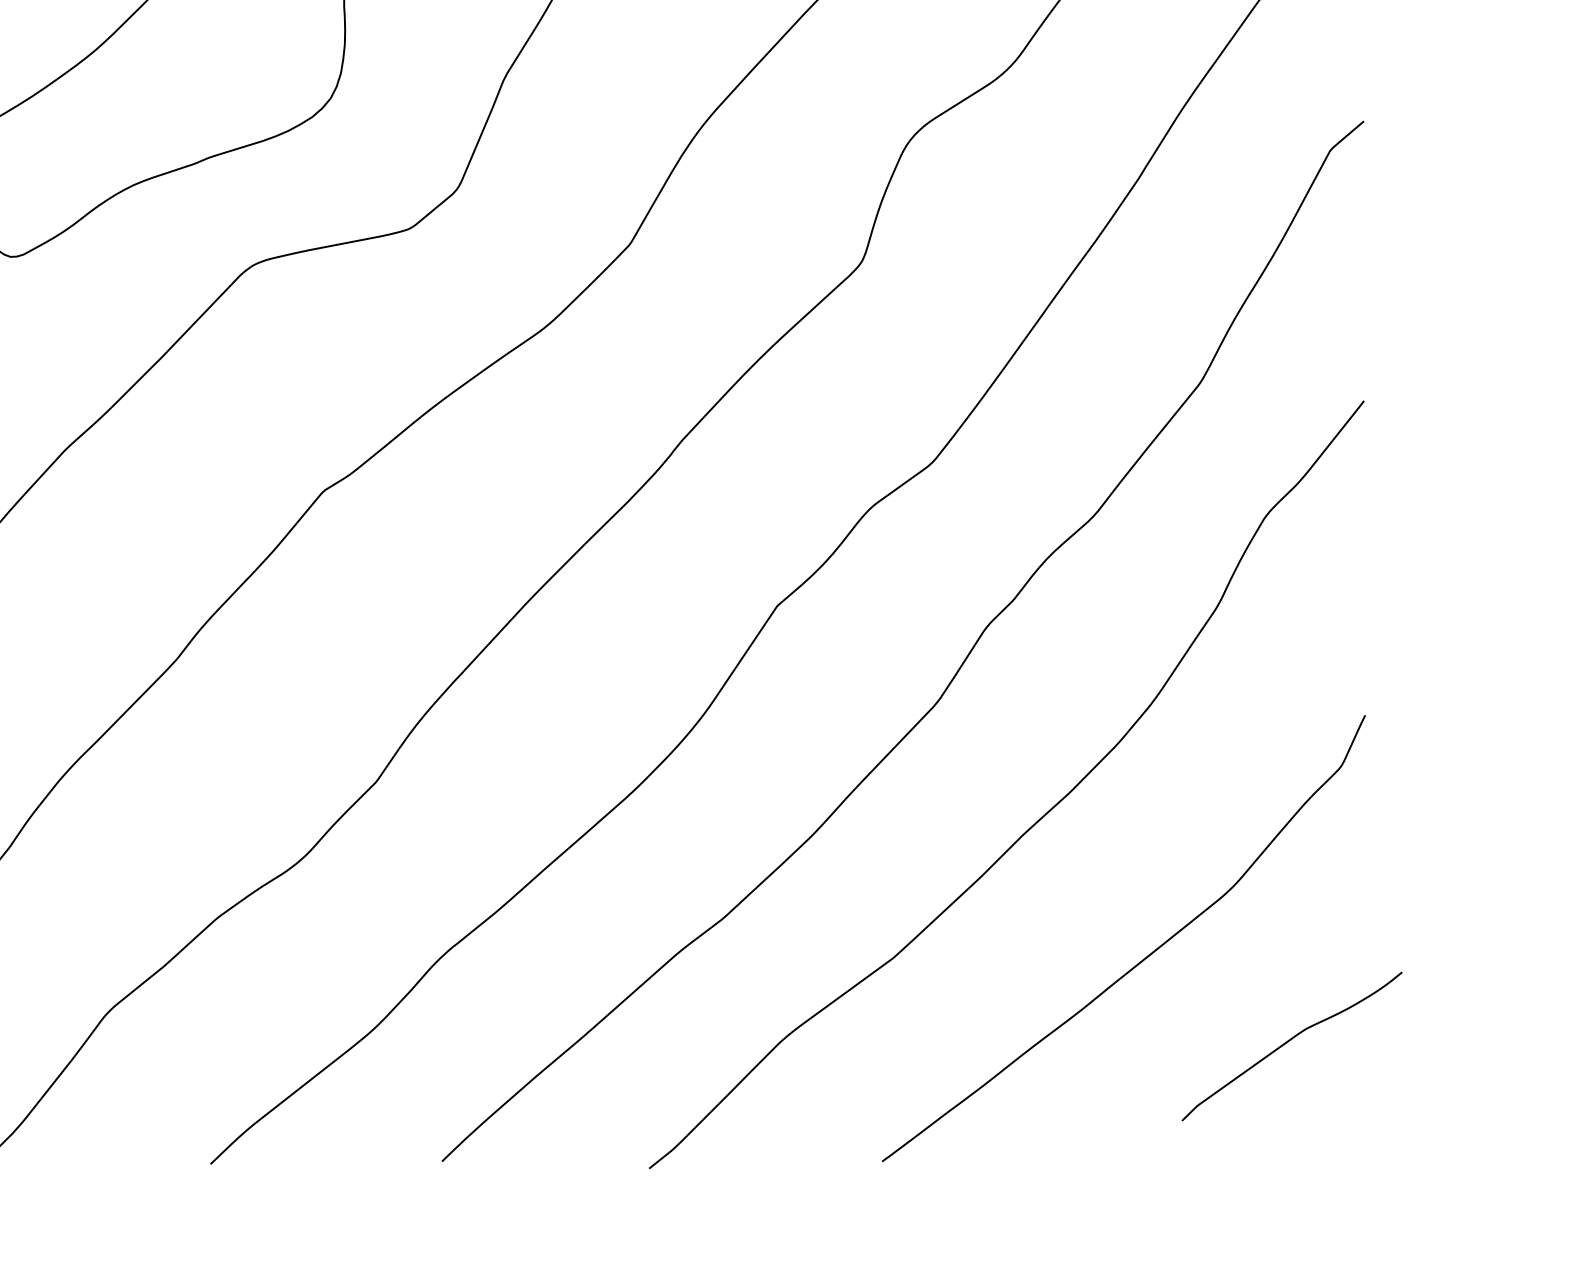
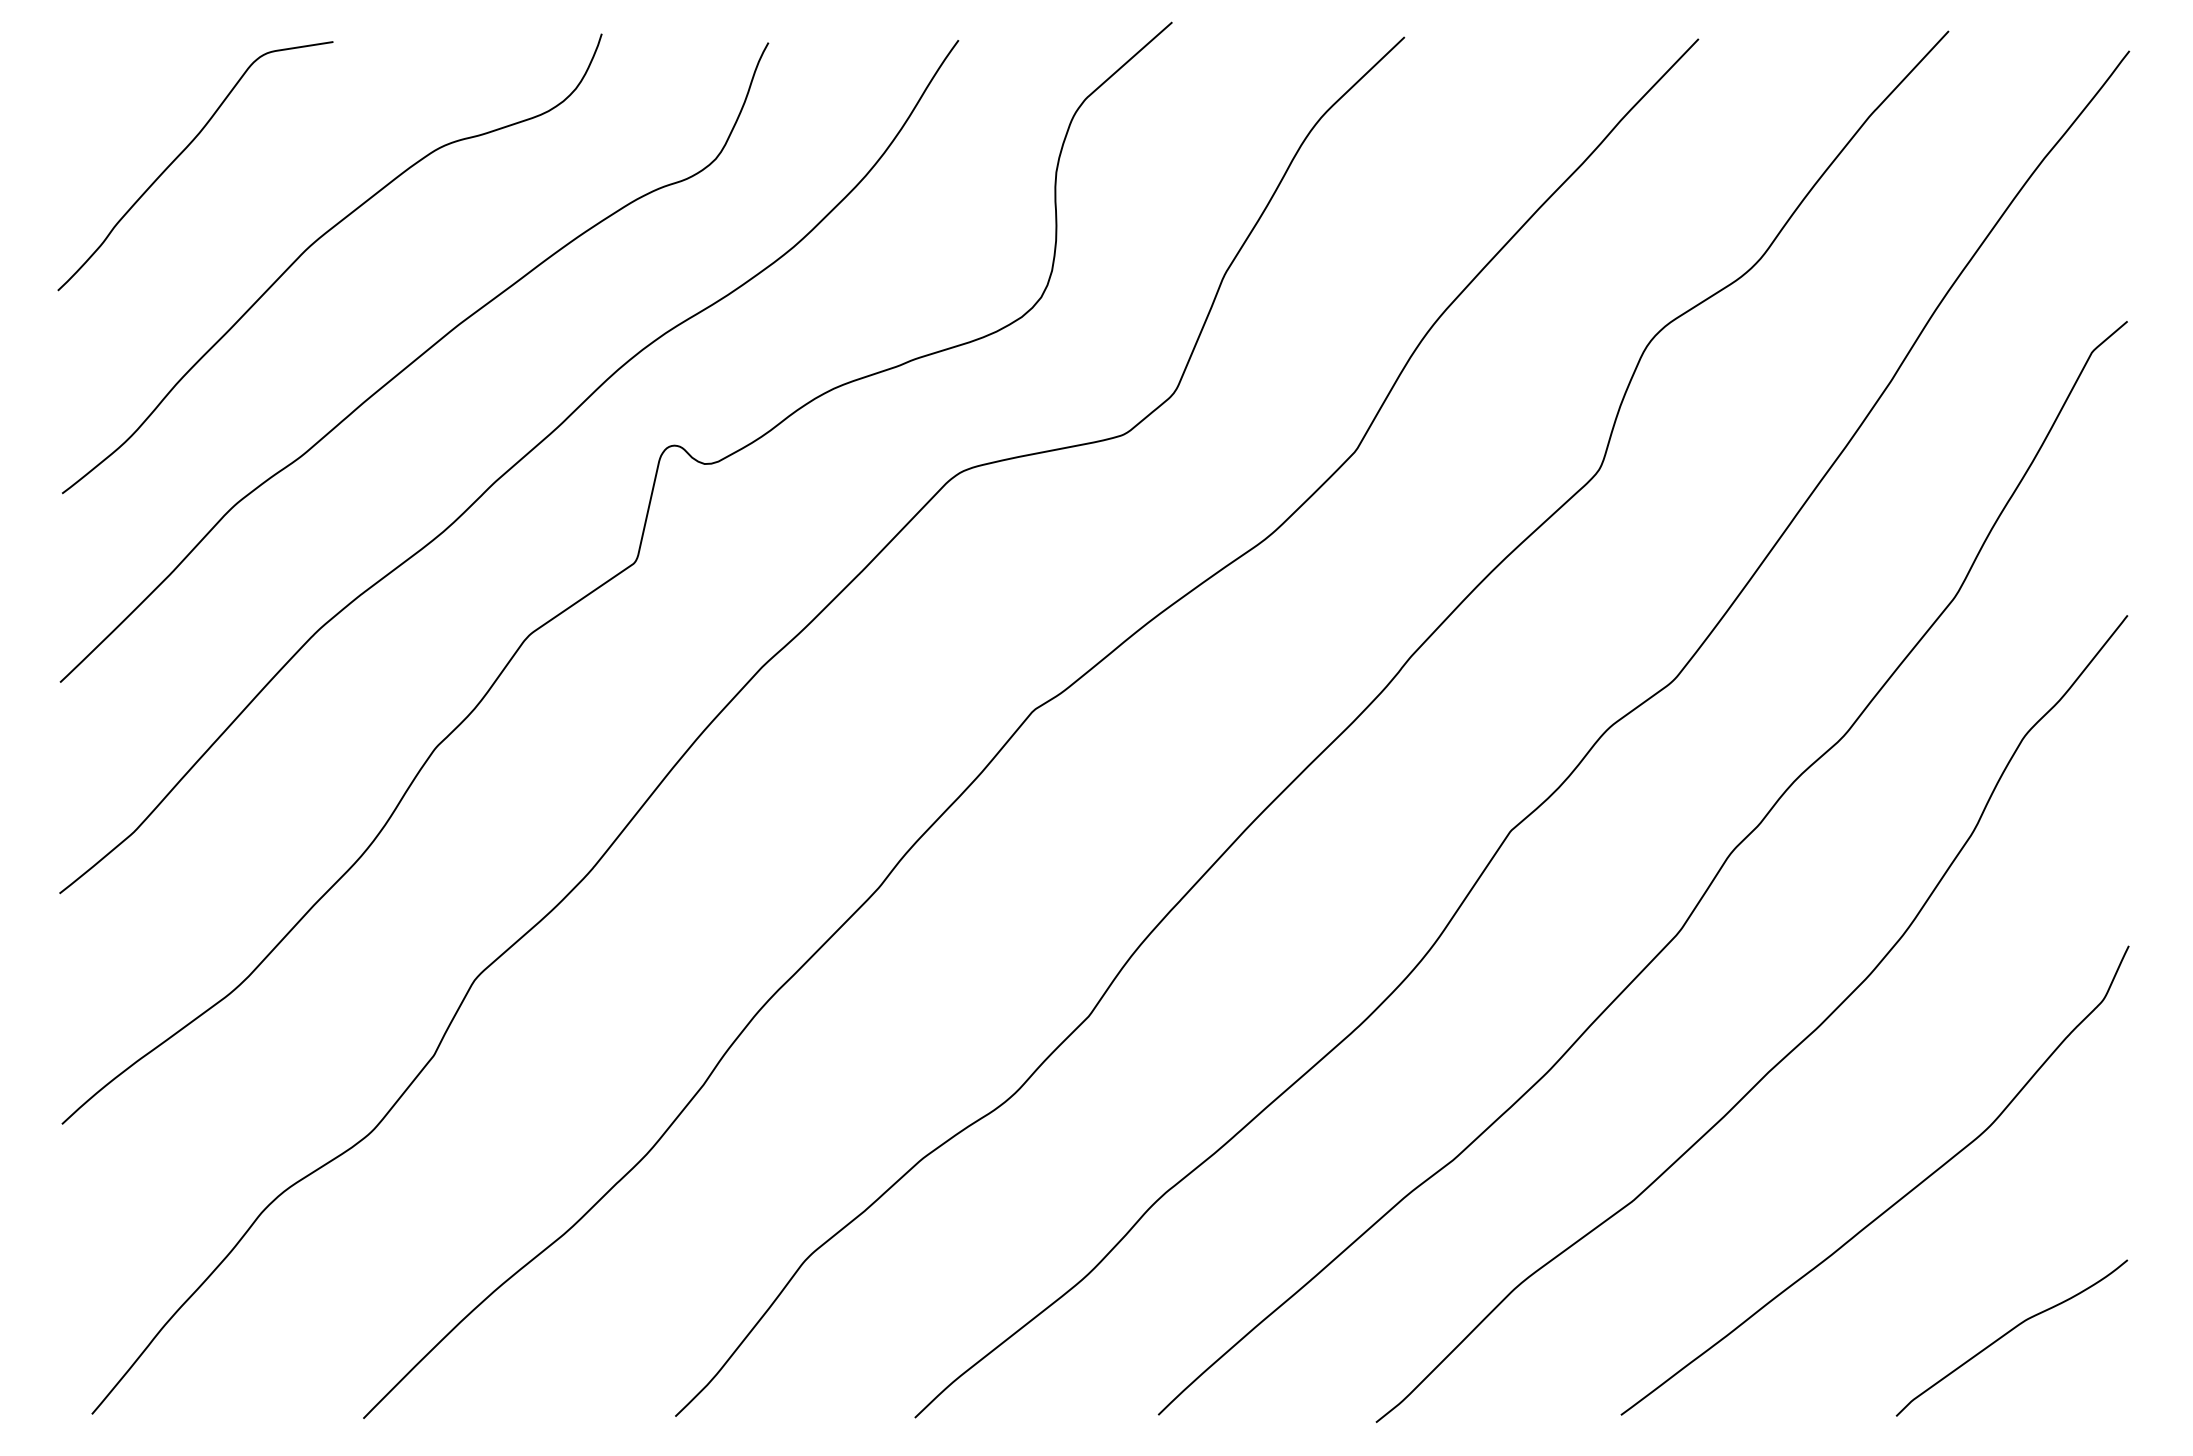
curve: (1288, 1042) -> (2008, 1333), moved

